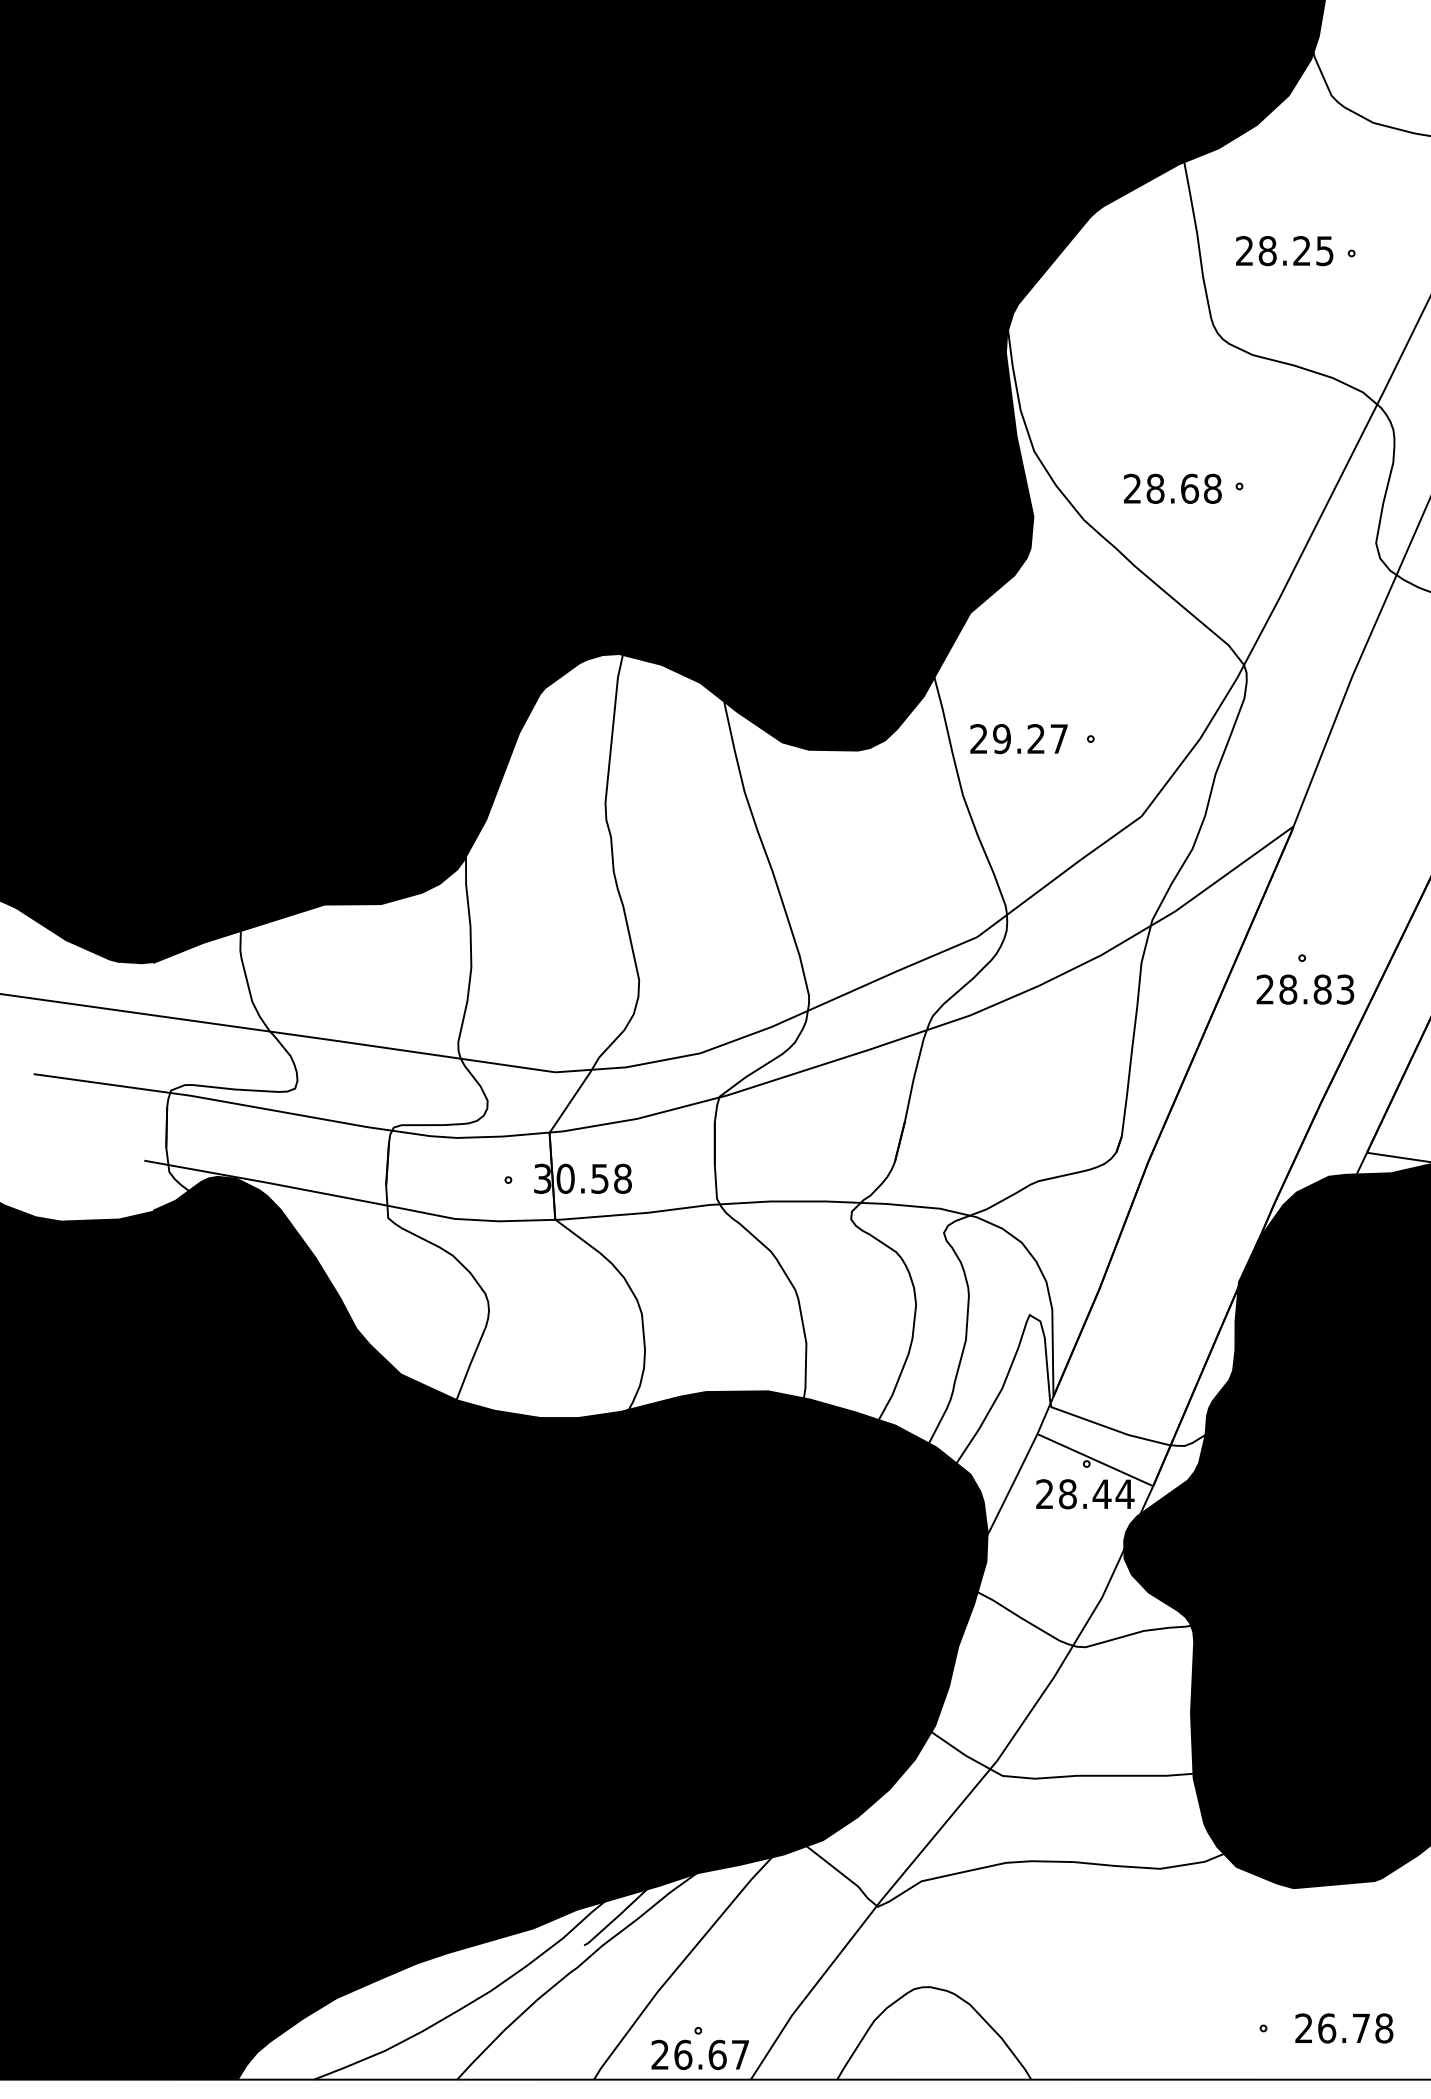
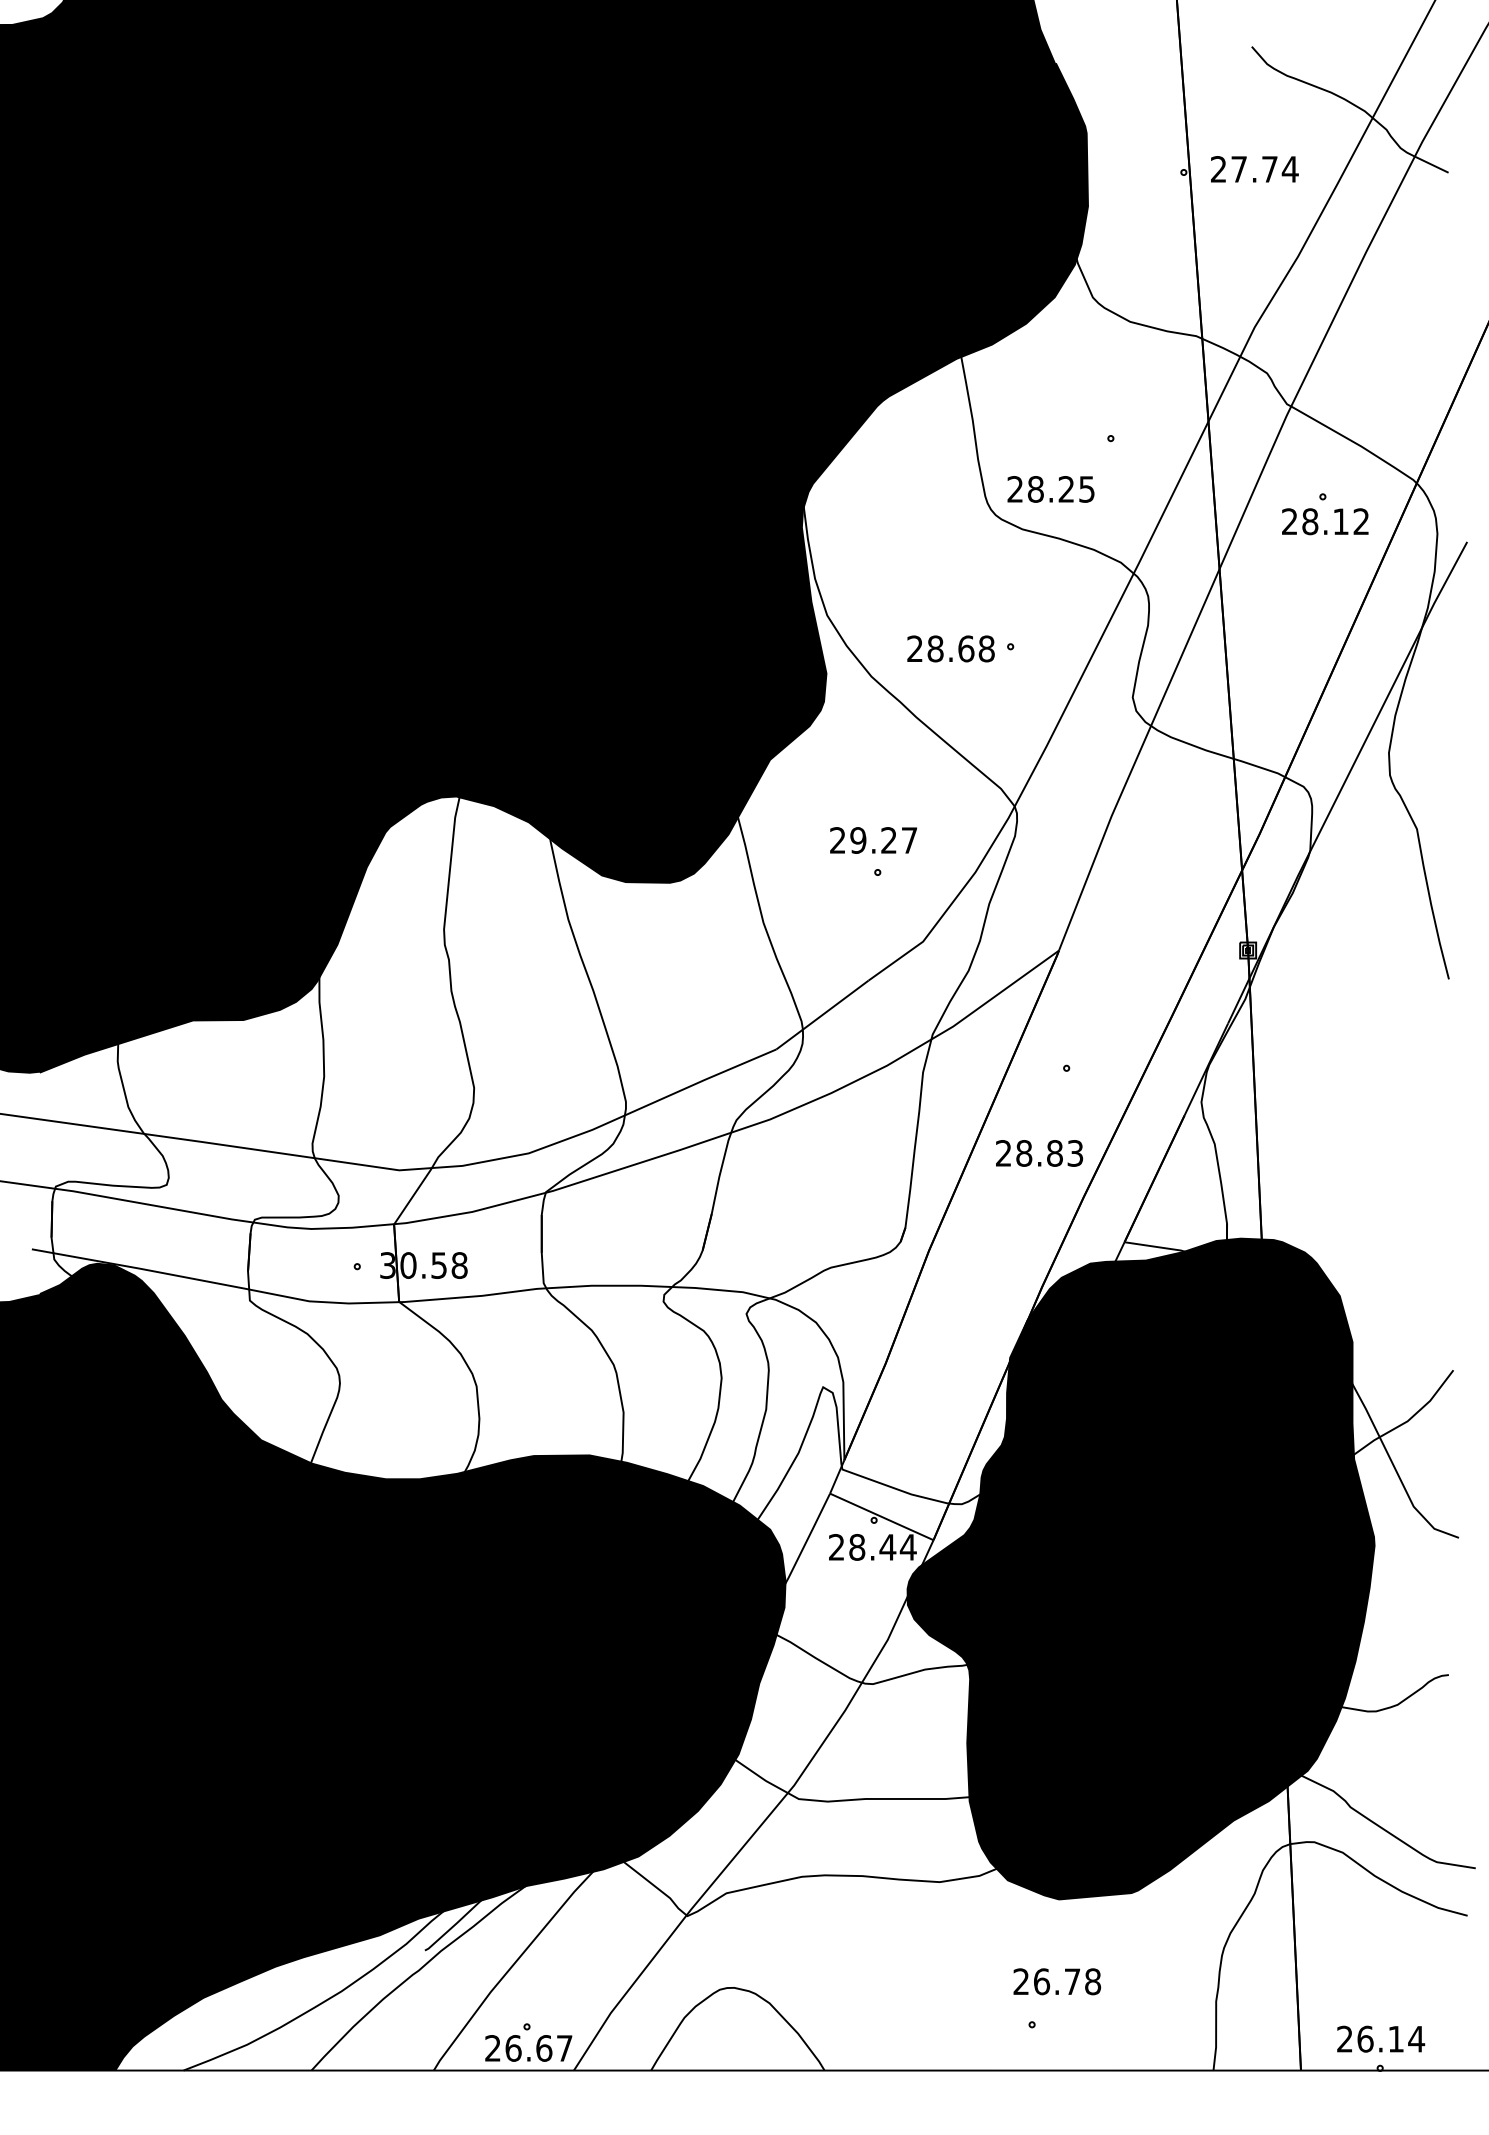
text: (1284, 251) -> (1050, 489), moved
text: (1018, 739) -> (873, 840), moved
text: (1305, 989) -> (1039, 1153), moved
text: (1344, 2028) -> (1057, 1981), moved

